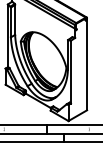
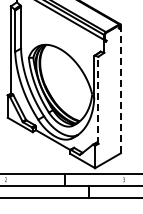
line: (86, 64) -> (120, 89), solid -> dashed
line: (70, 72) -> (98, 100), solid -> dashed

